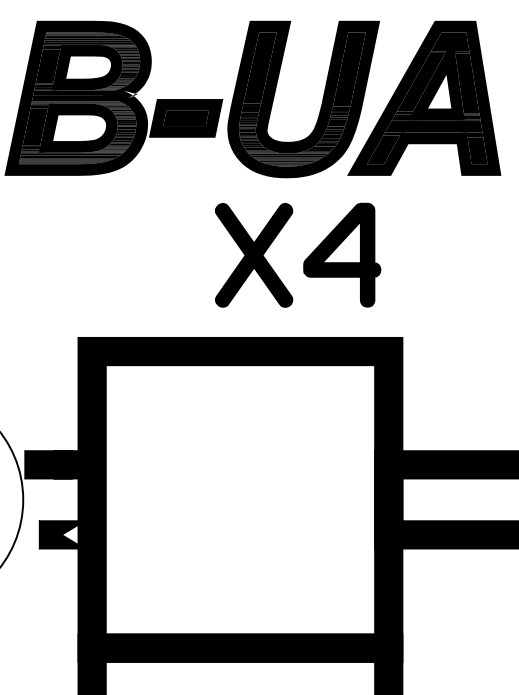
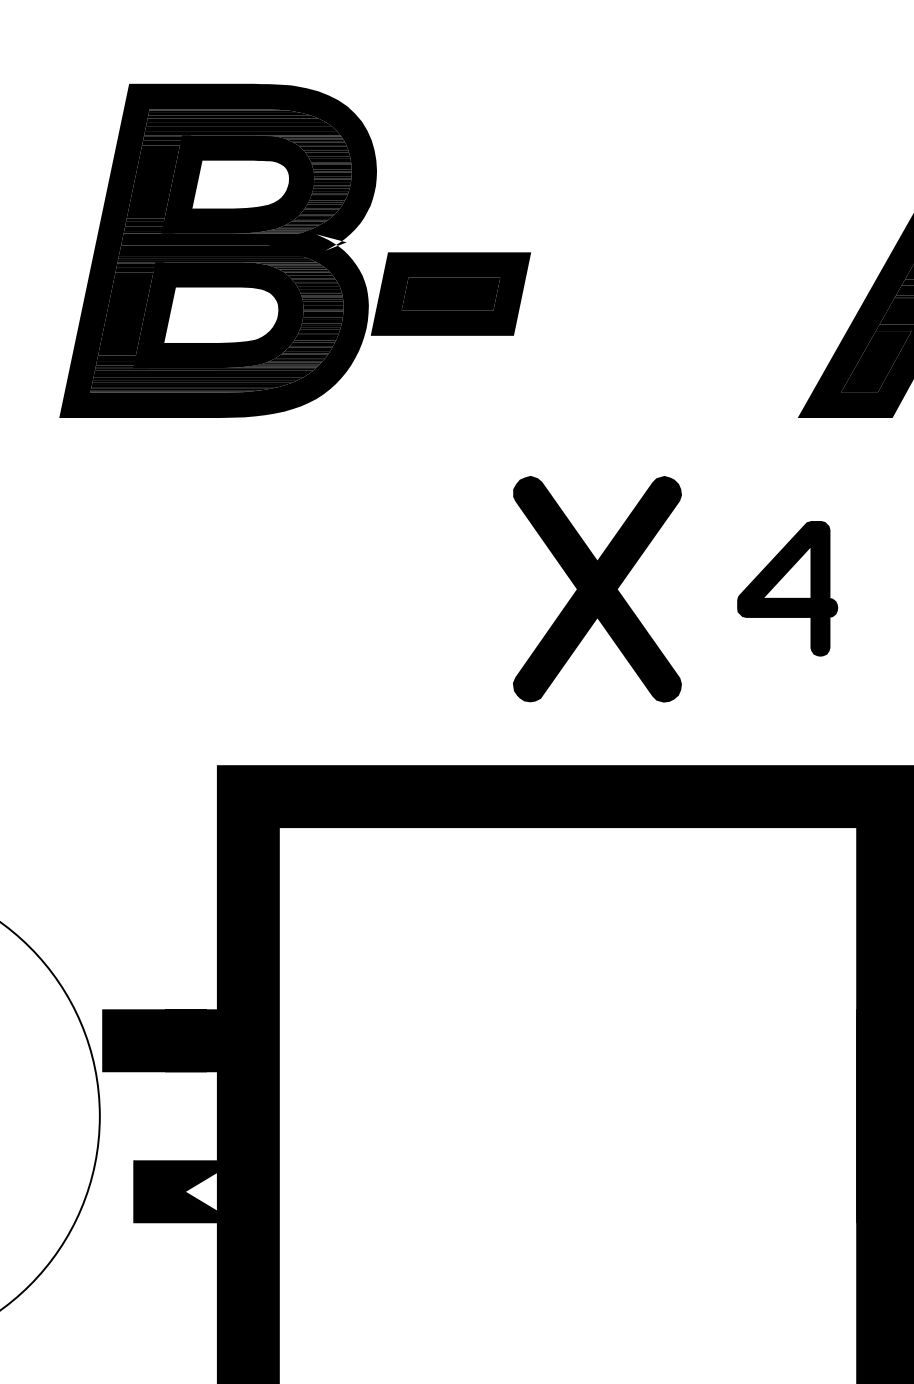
part: (321, 103) -> (742, 261), removed
part: (342, 254) -> (787, 587), size x0.6

